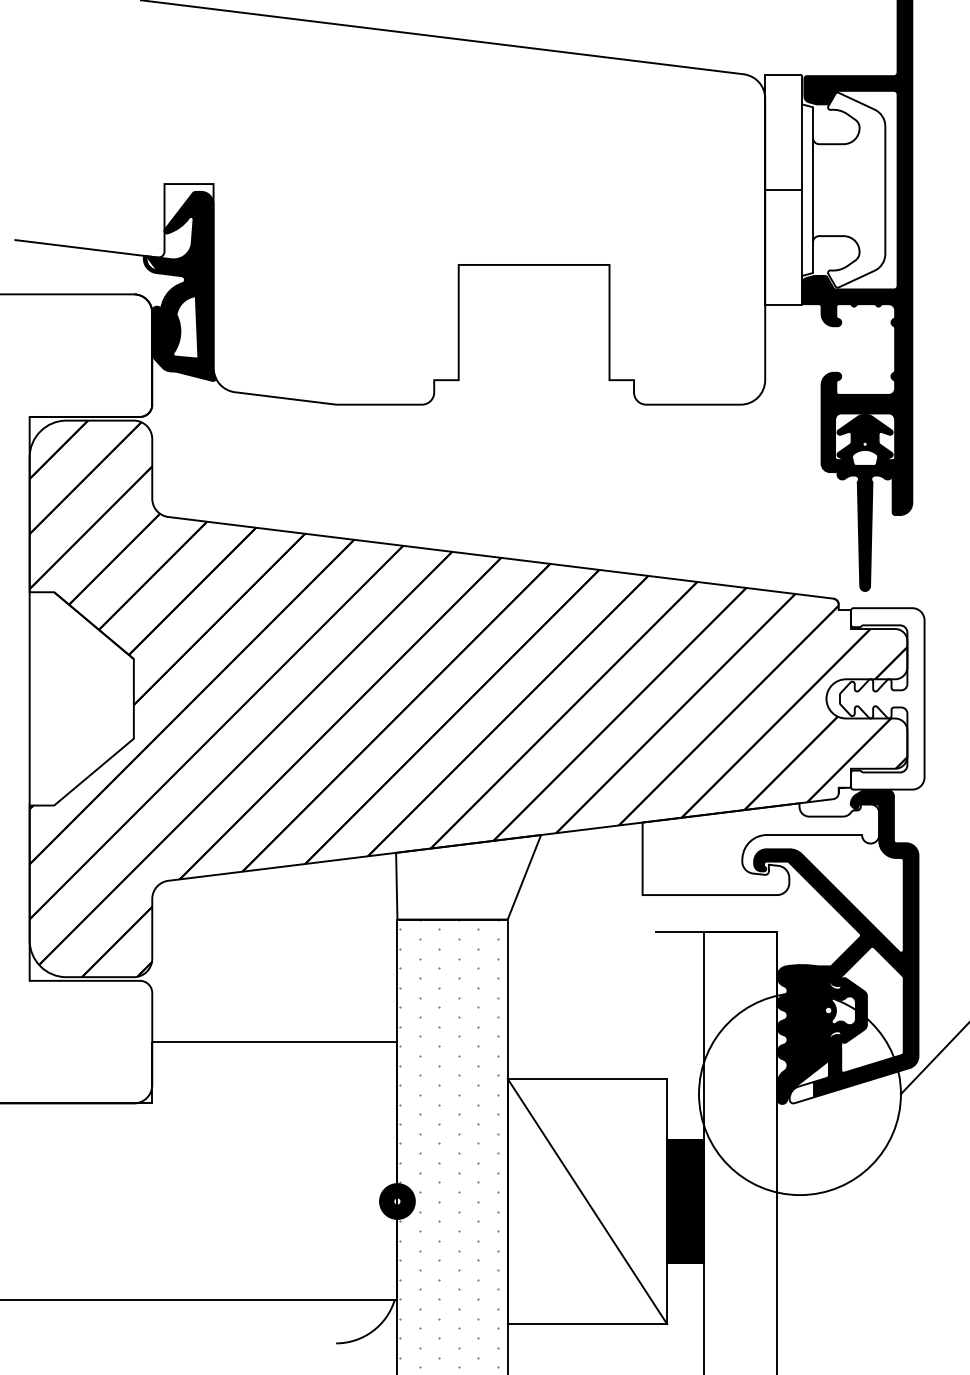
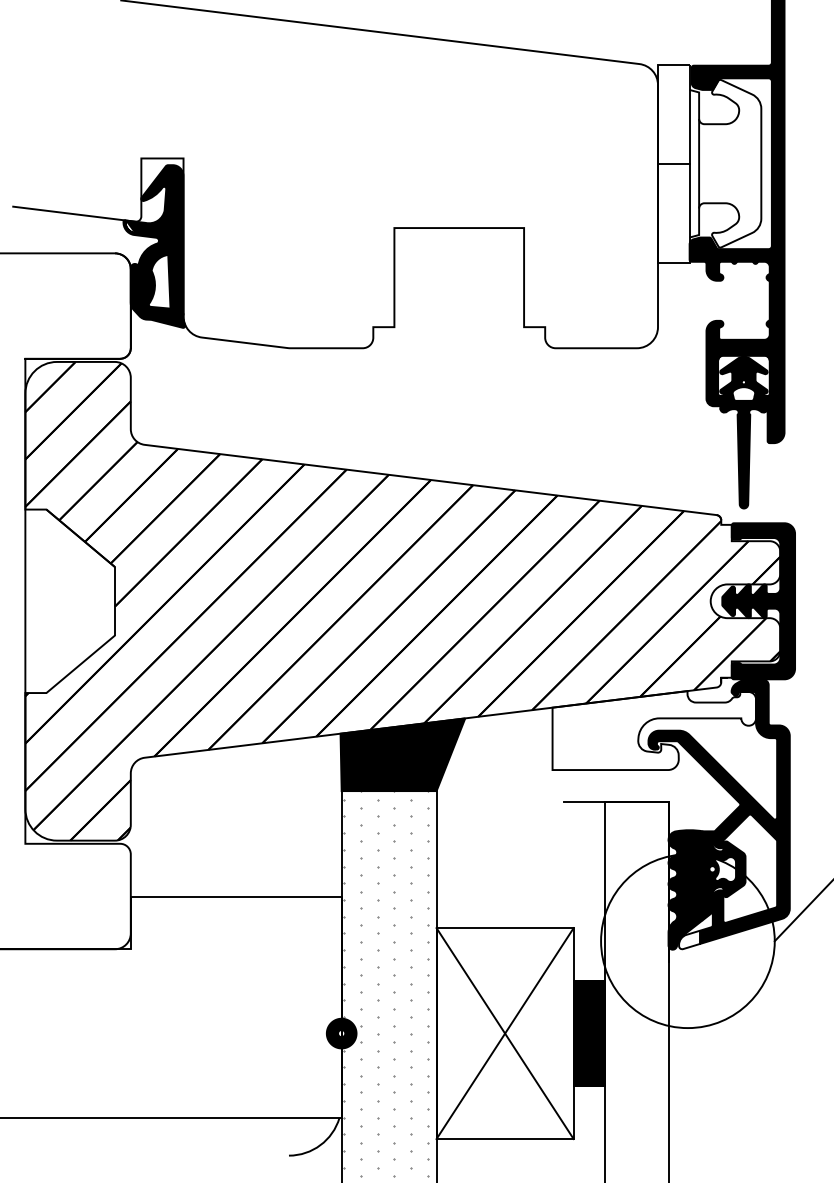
fill: (881, 698) -> (758, 600), added
fill: (468, 877) -> (402, 754), added
line: (587, 1201) -> (505, 1033), added

